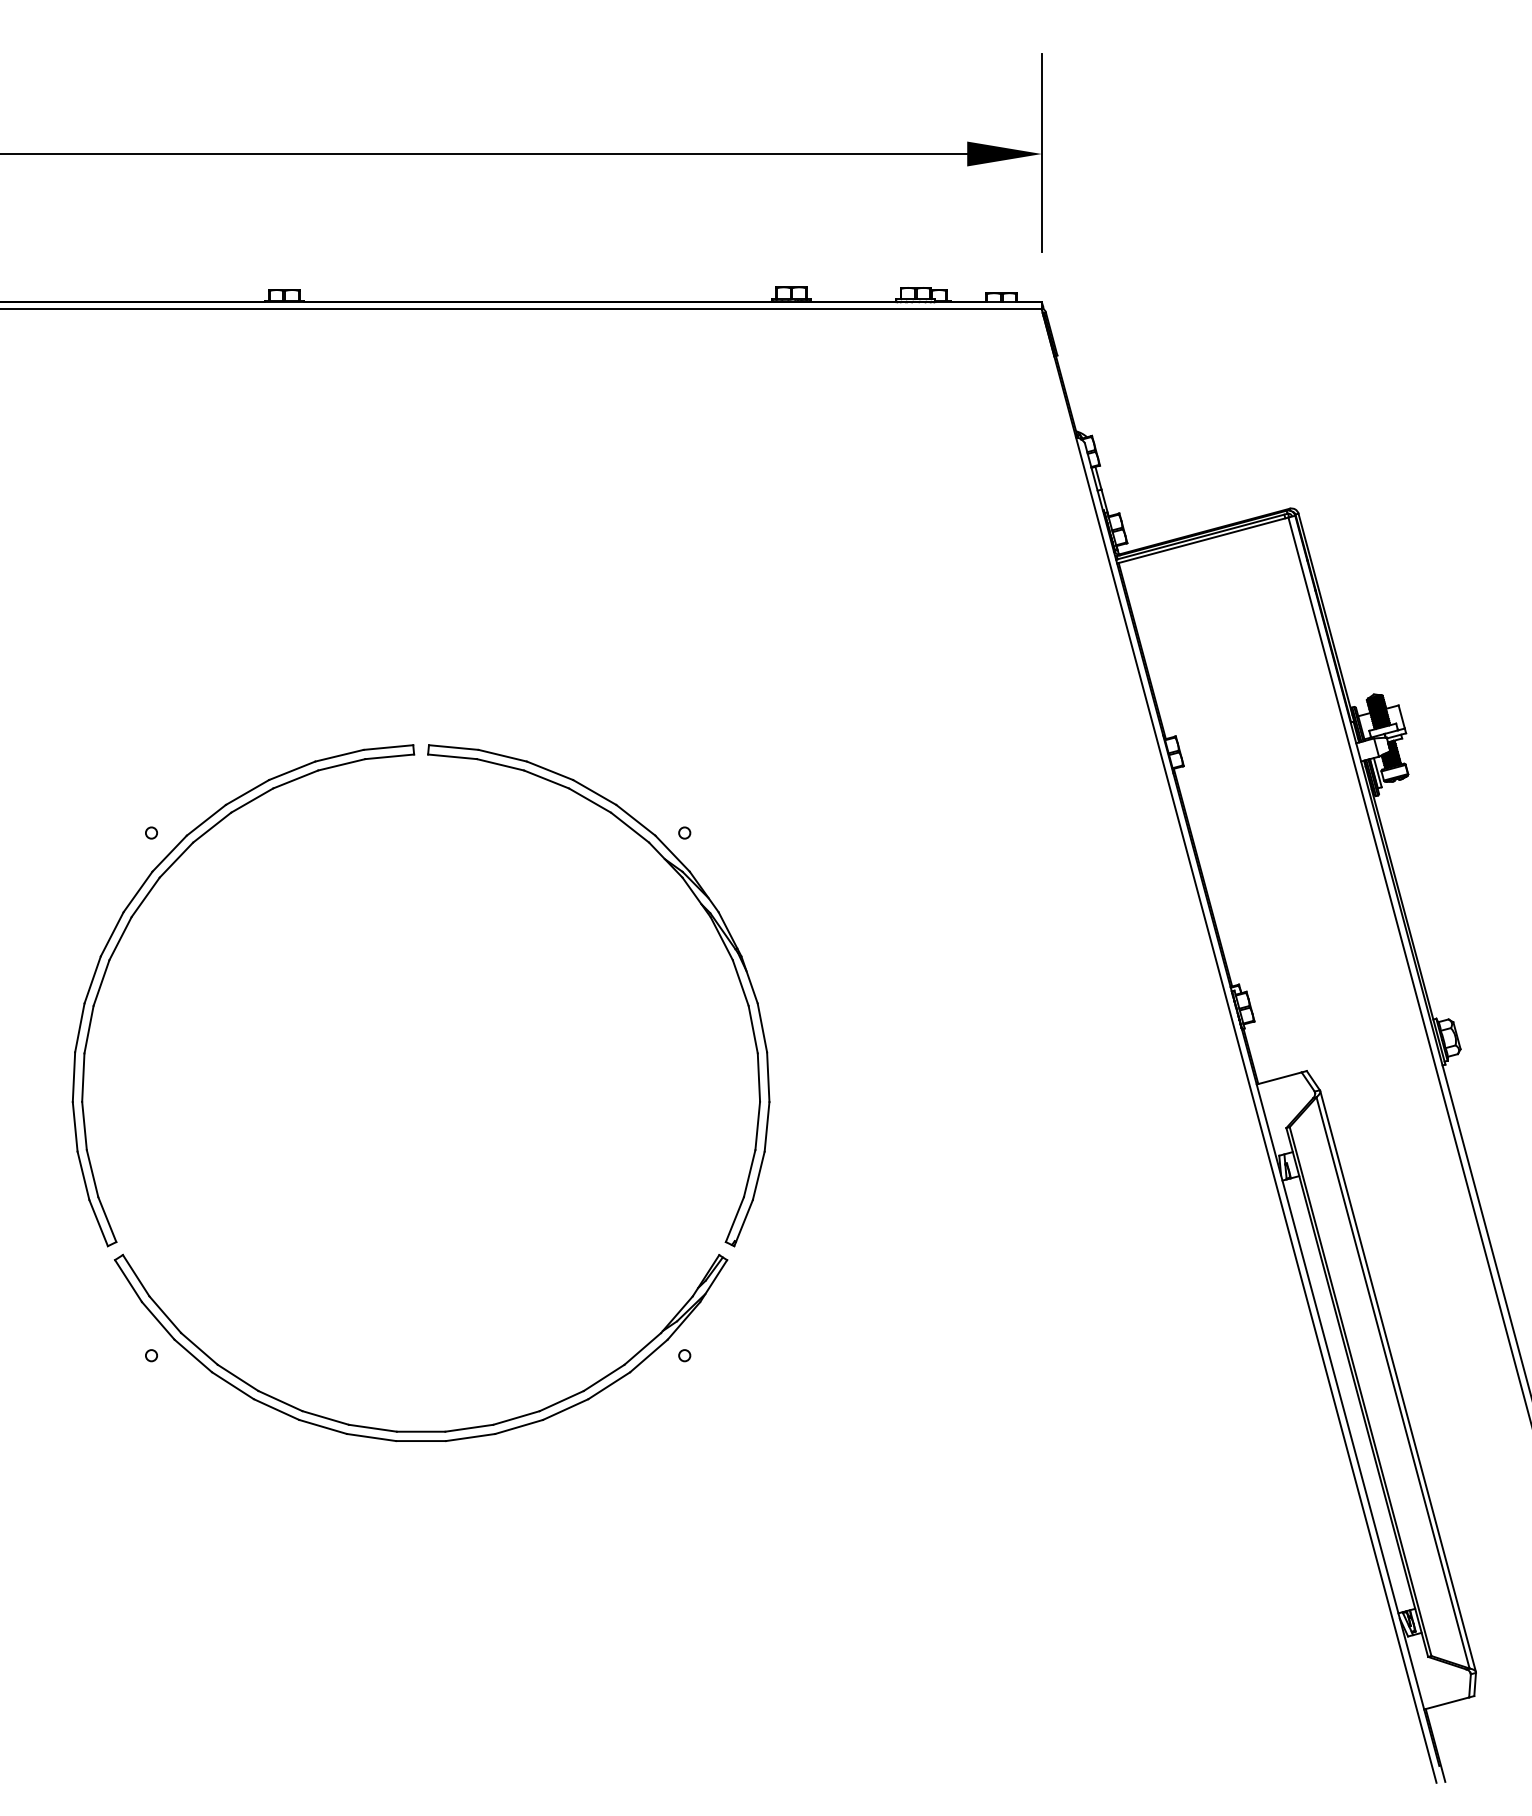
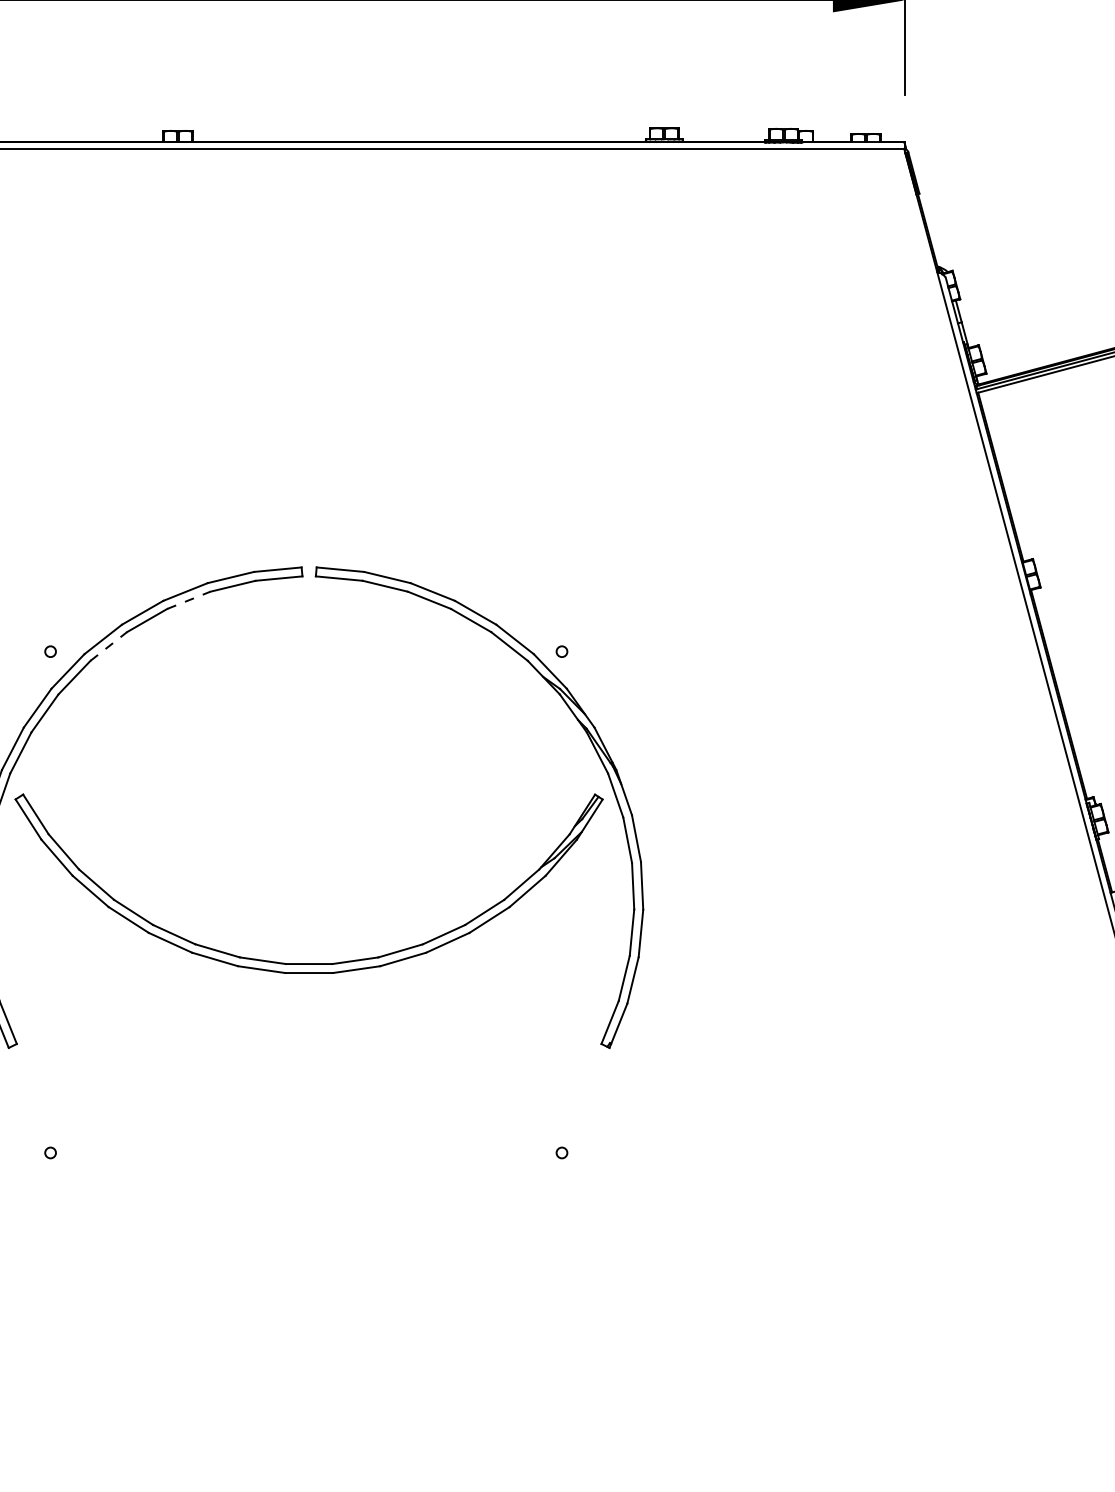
line: (296, 779) -> (189, 600), solid -> dashed
line: (212, 827) -> (109, 646), solid -> dashed
part: (421, 1430) -> (309, 962), moved

